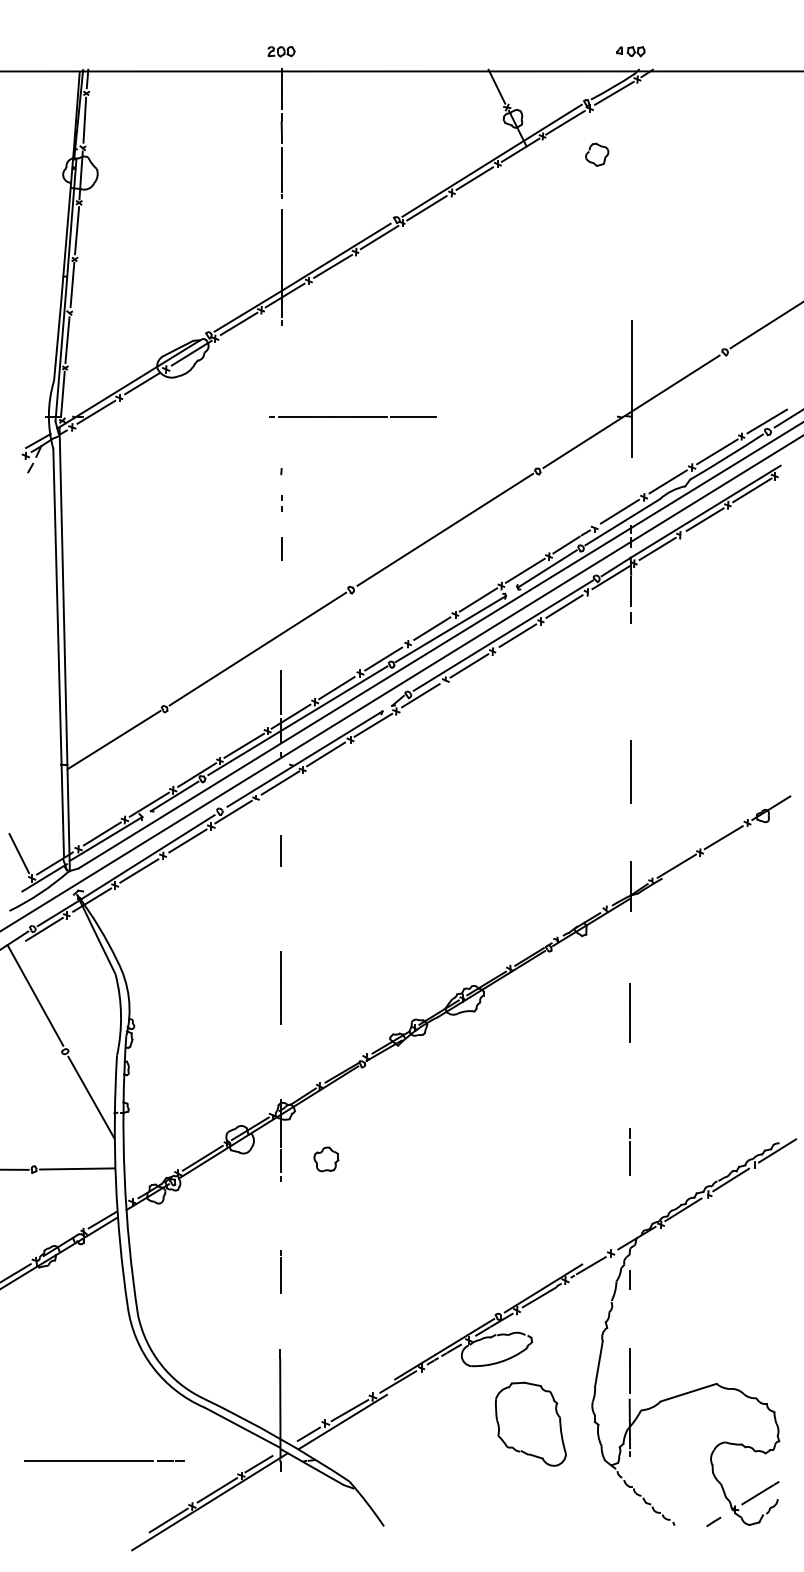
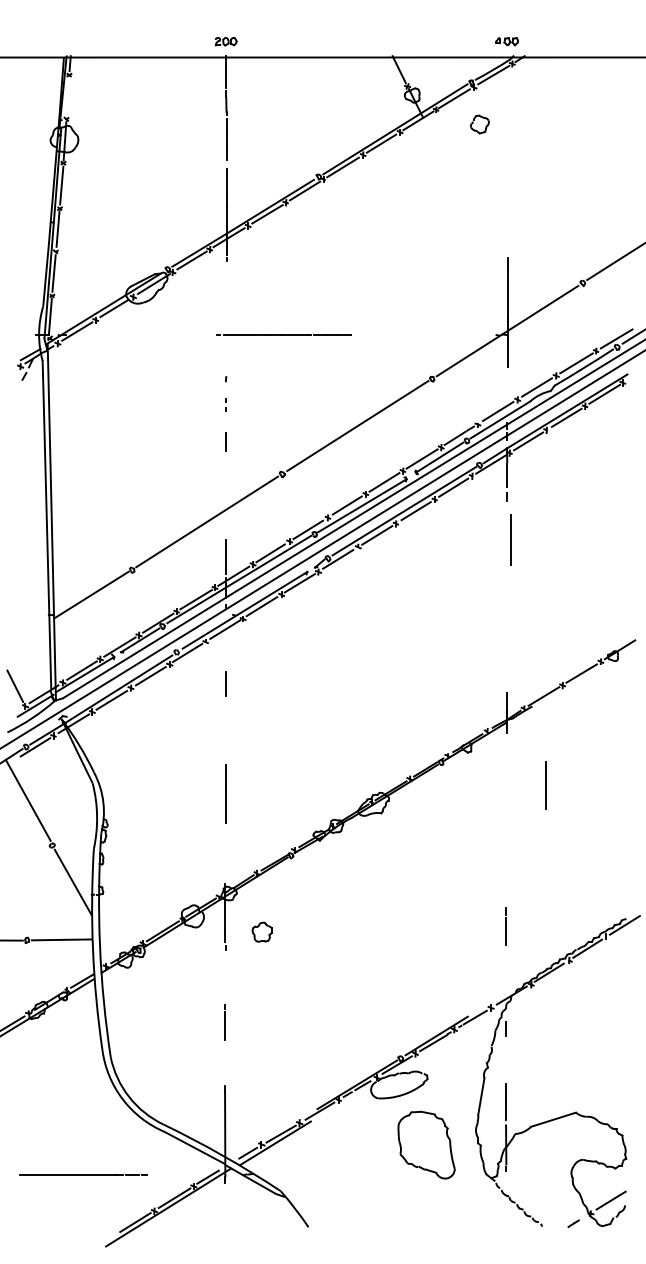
line: (84, 119) -> (67, 96), removed
line: (630, 771) -> (510, 539), moved
line: (630, 1012) -> (545, 785), moved

